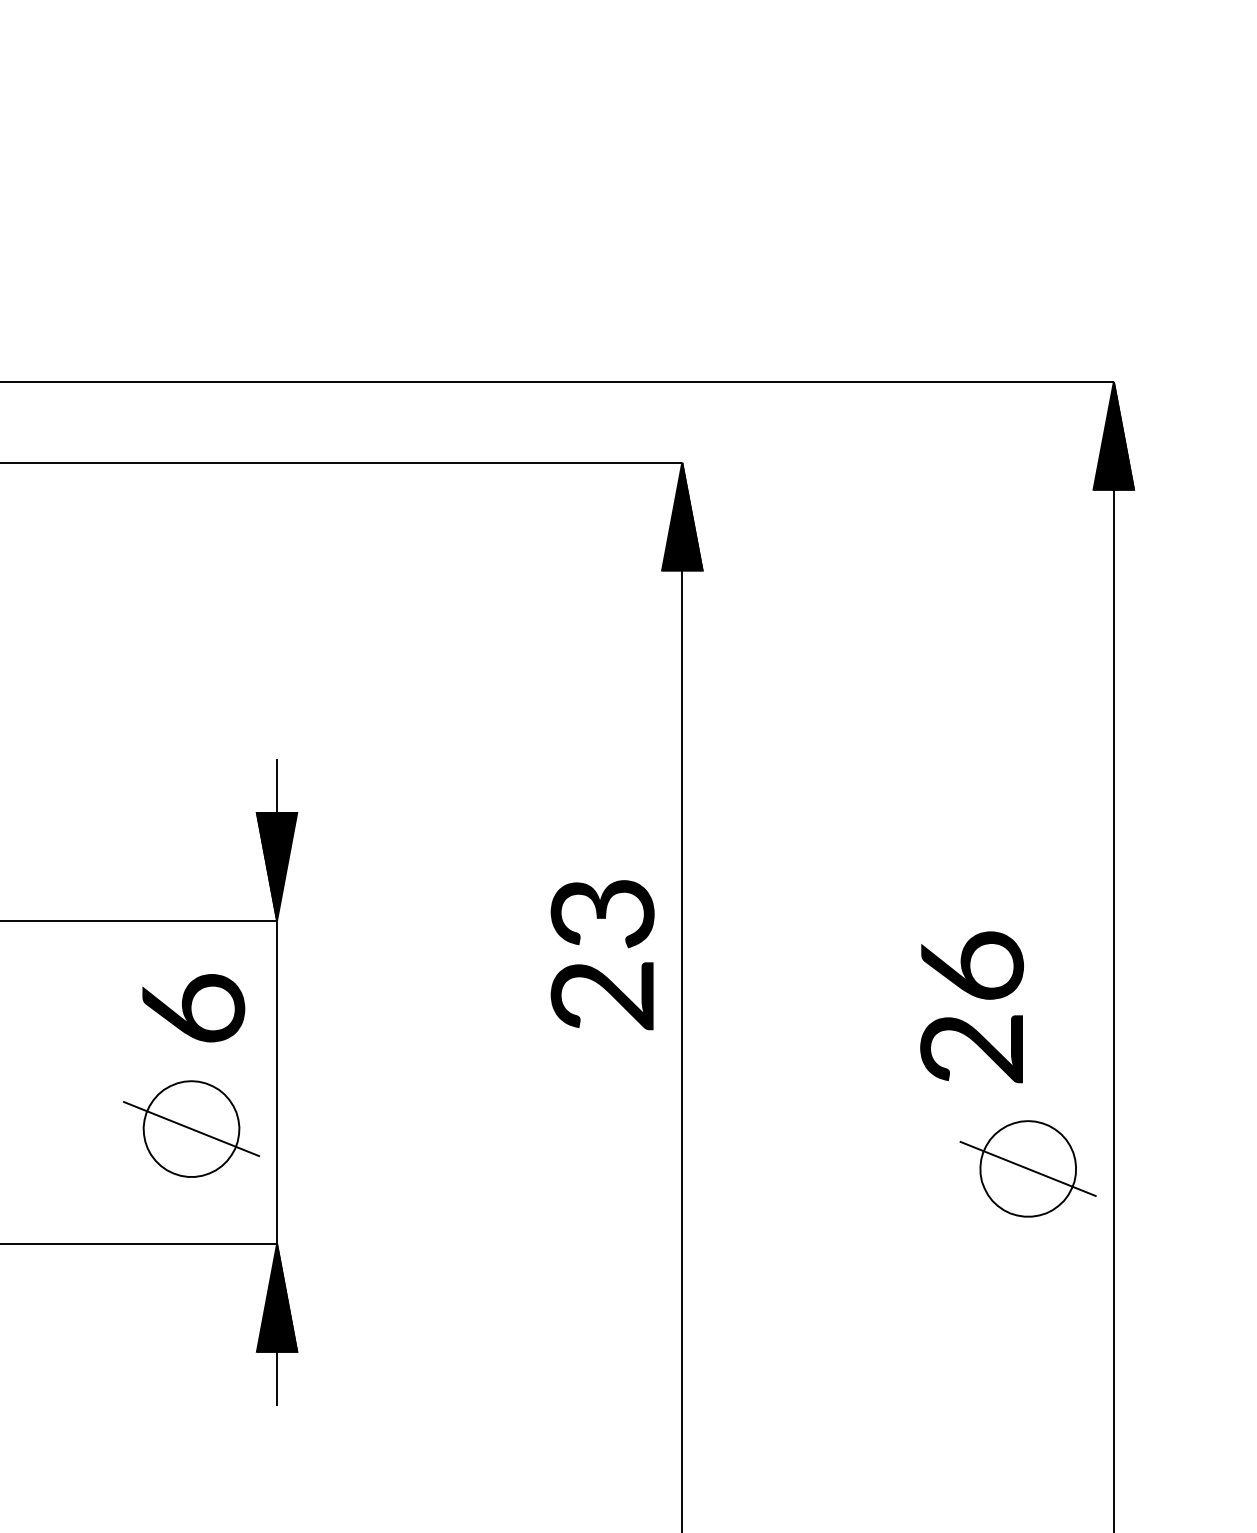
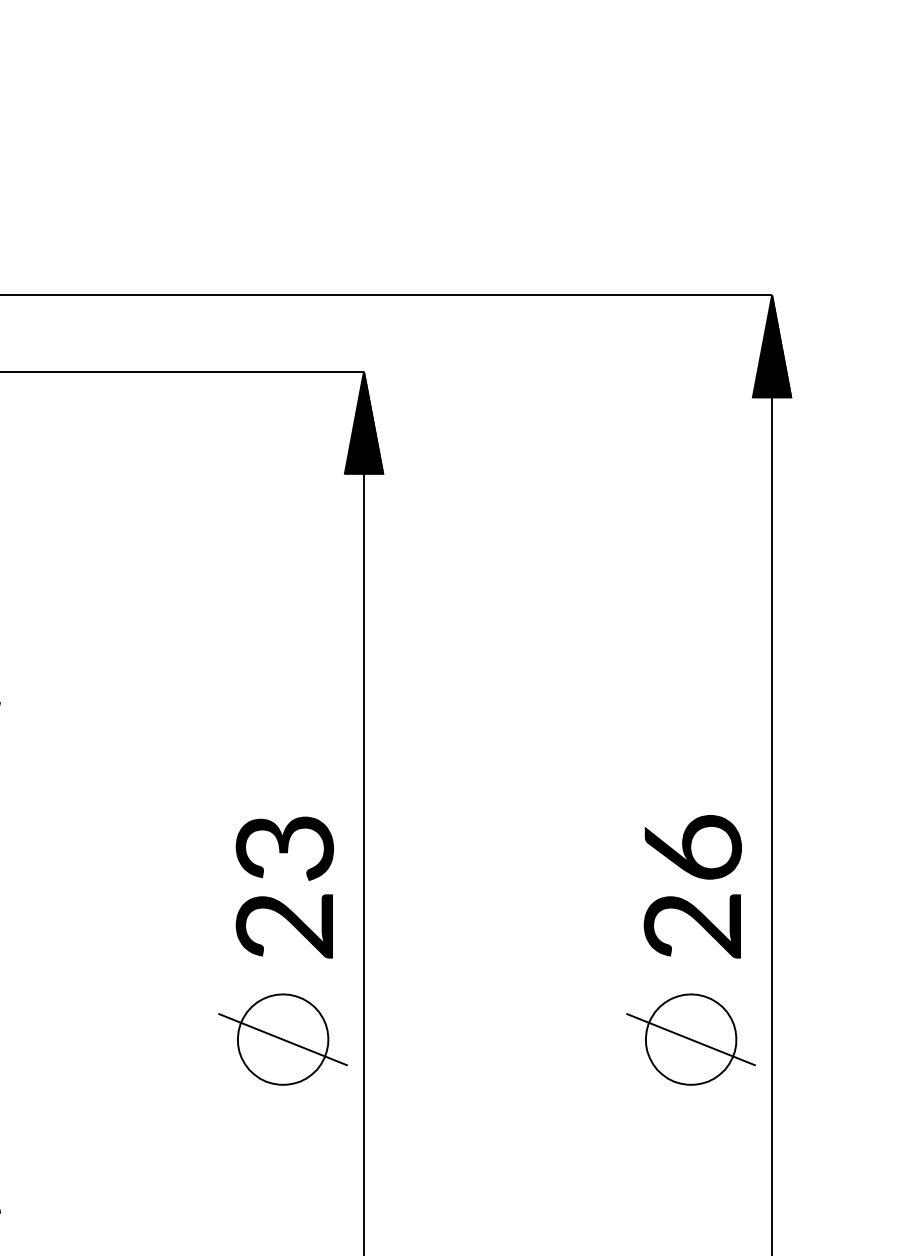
text: (602, 955) -> (284, 887), moved
text: (971, 1007) -> (692, 886), moved
part: (596, 1168) -> (282, 1039), added

